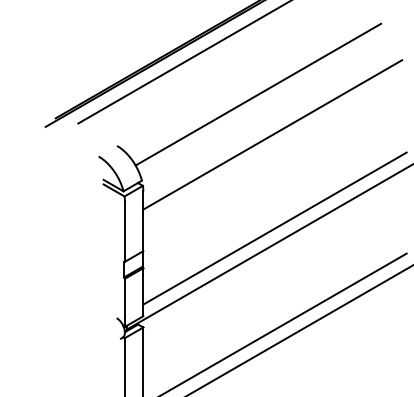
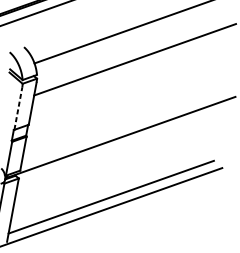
line: (274, 228) -> (124, 125), removed
line: (124, 231) -> (18, 108), solid -> dashed

